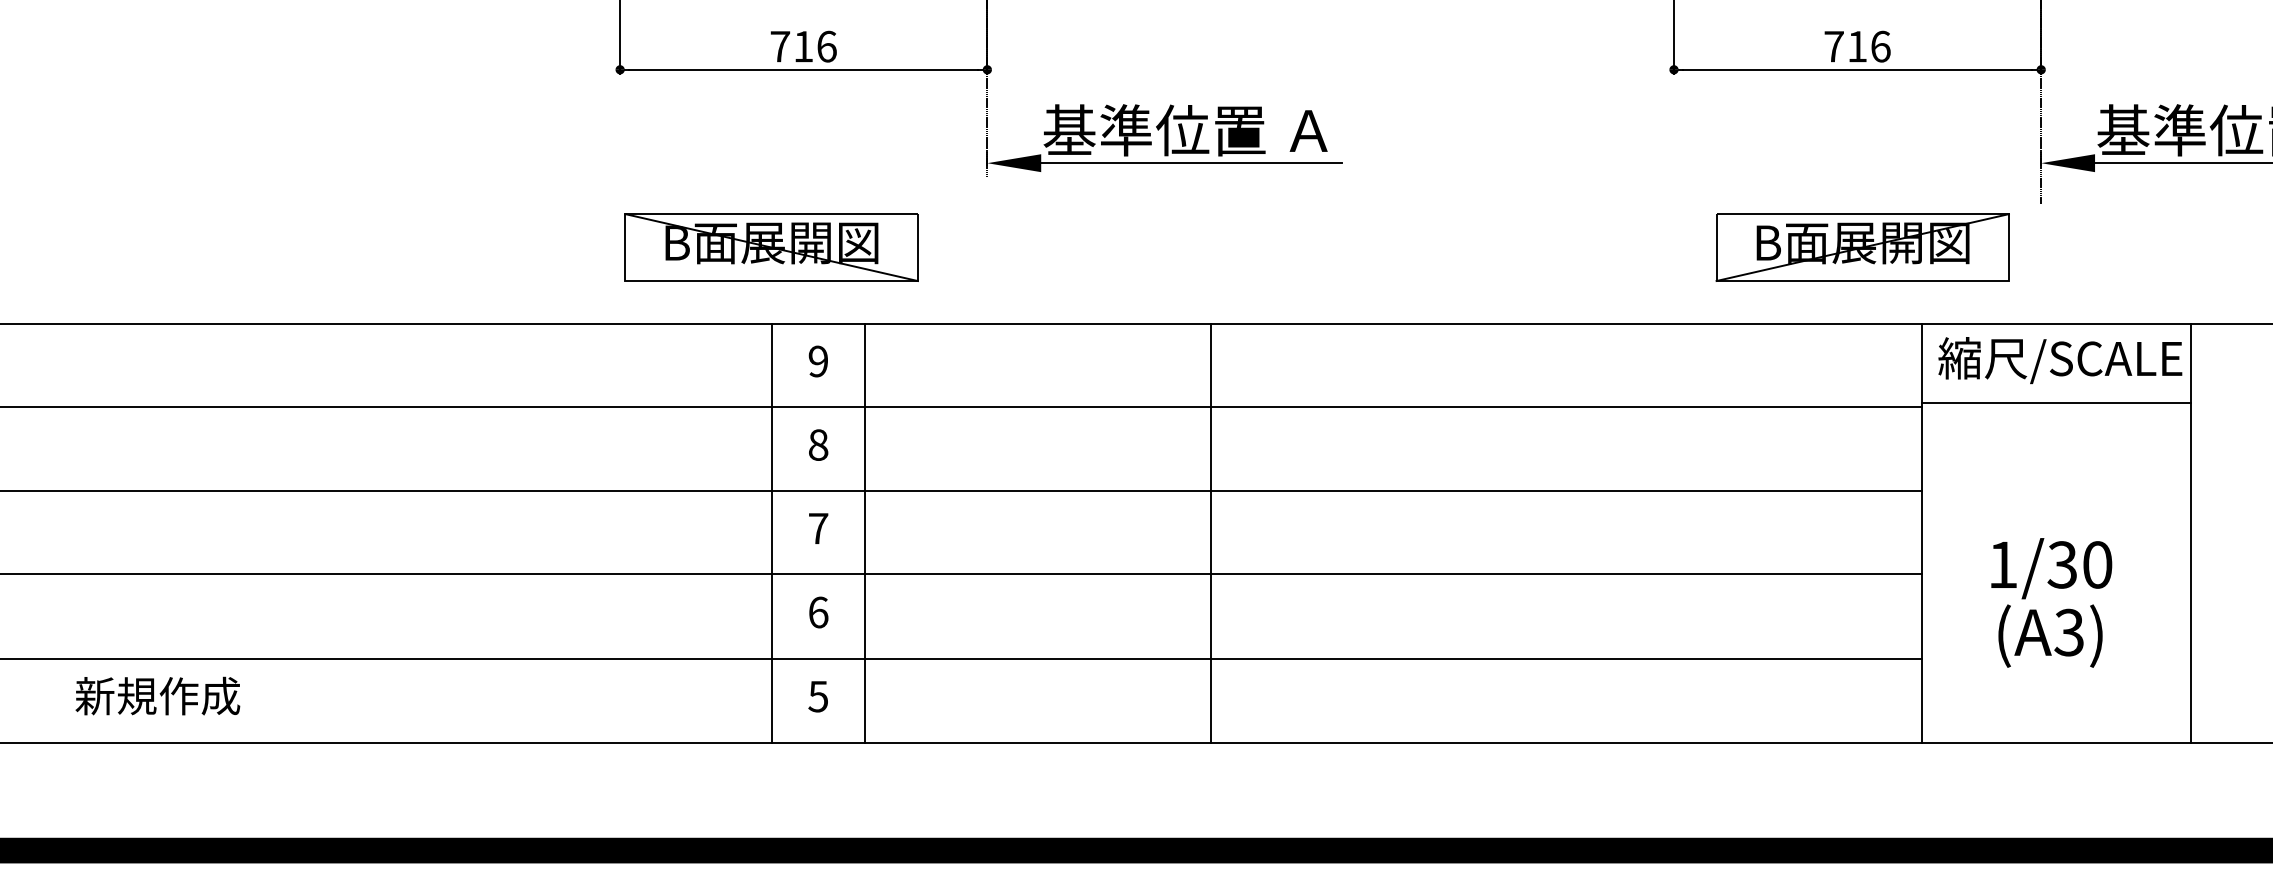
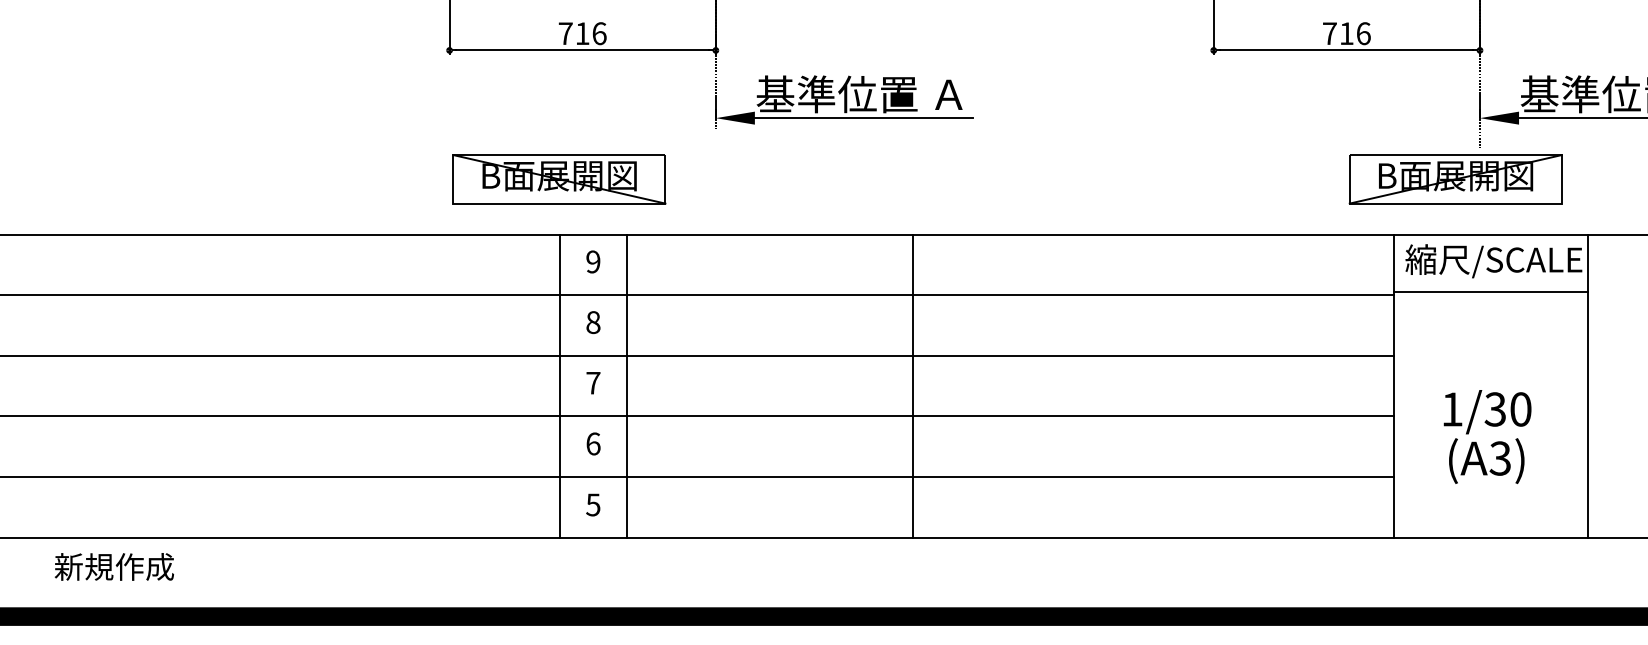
part: (1862, 247) -> (1455, 179), moved
line: (1211, 532) -> (913, 385), moved
text: (157, 695) -> (114, 566), moved

